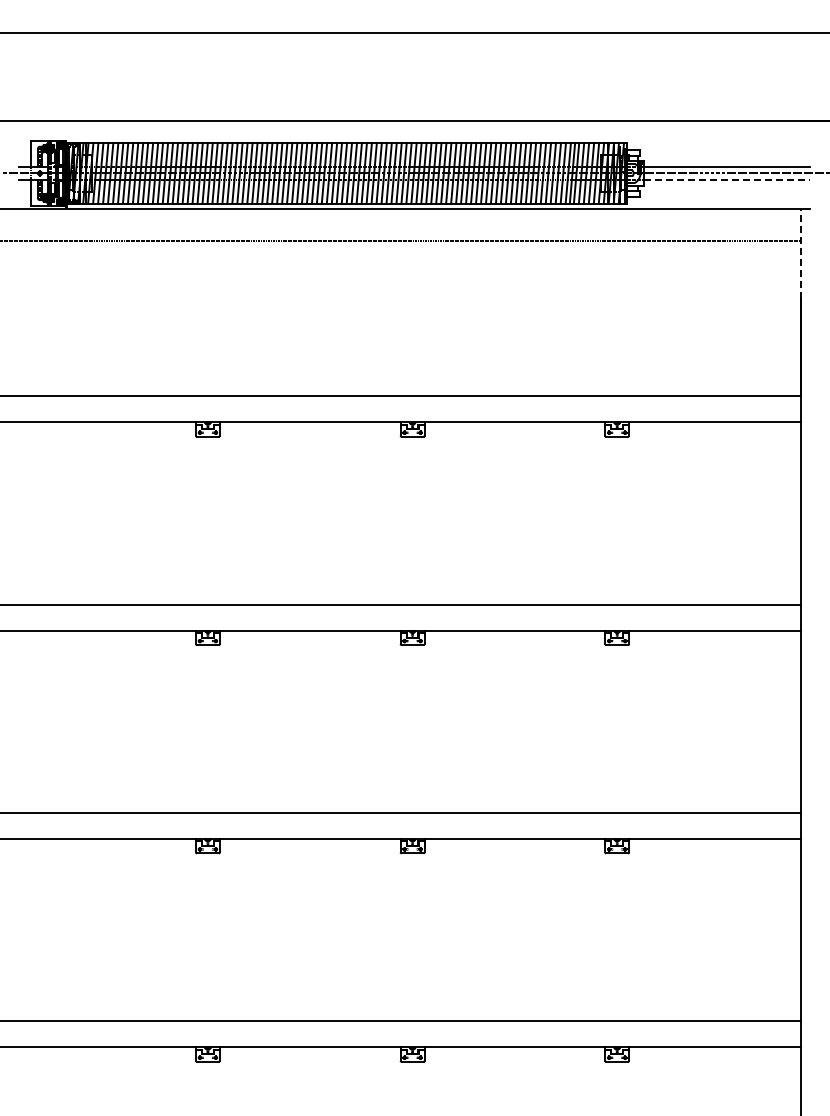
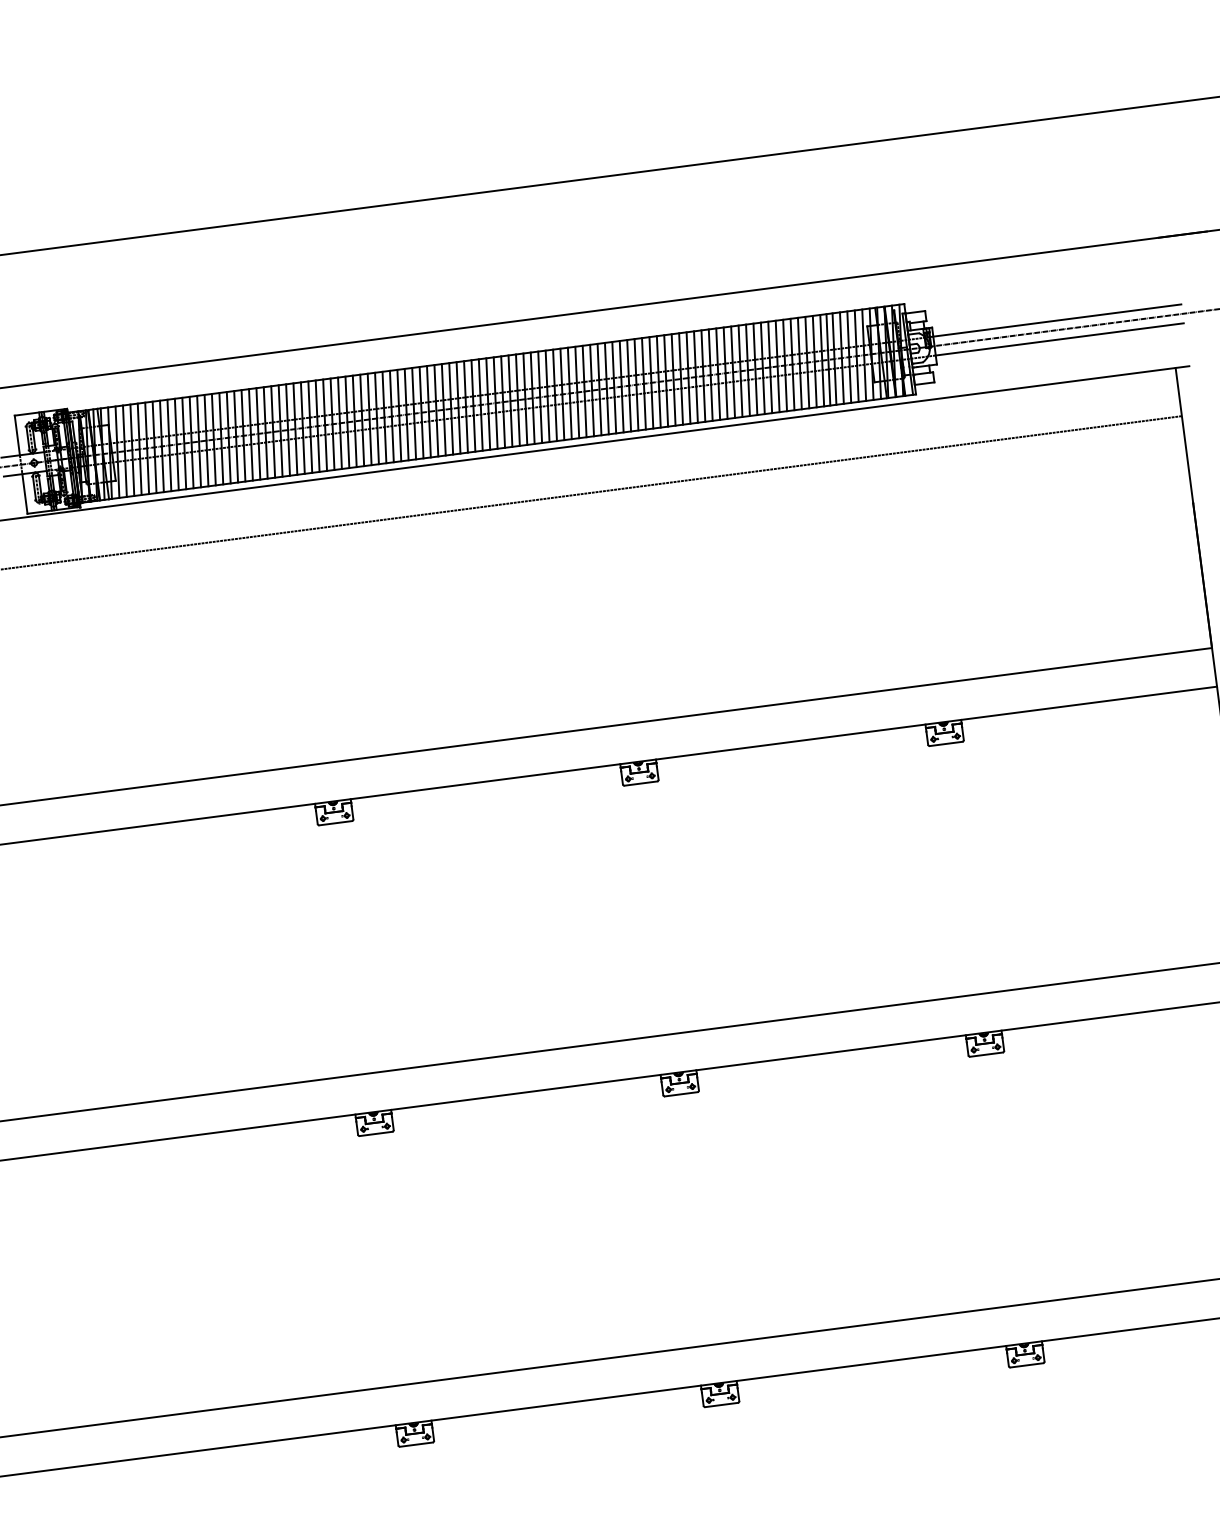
line: (727, 179) -> (1060, 338), dashed -> solid
line: (800, 253) -> (1183, 435), dashed -> solid

